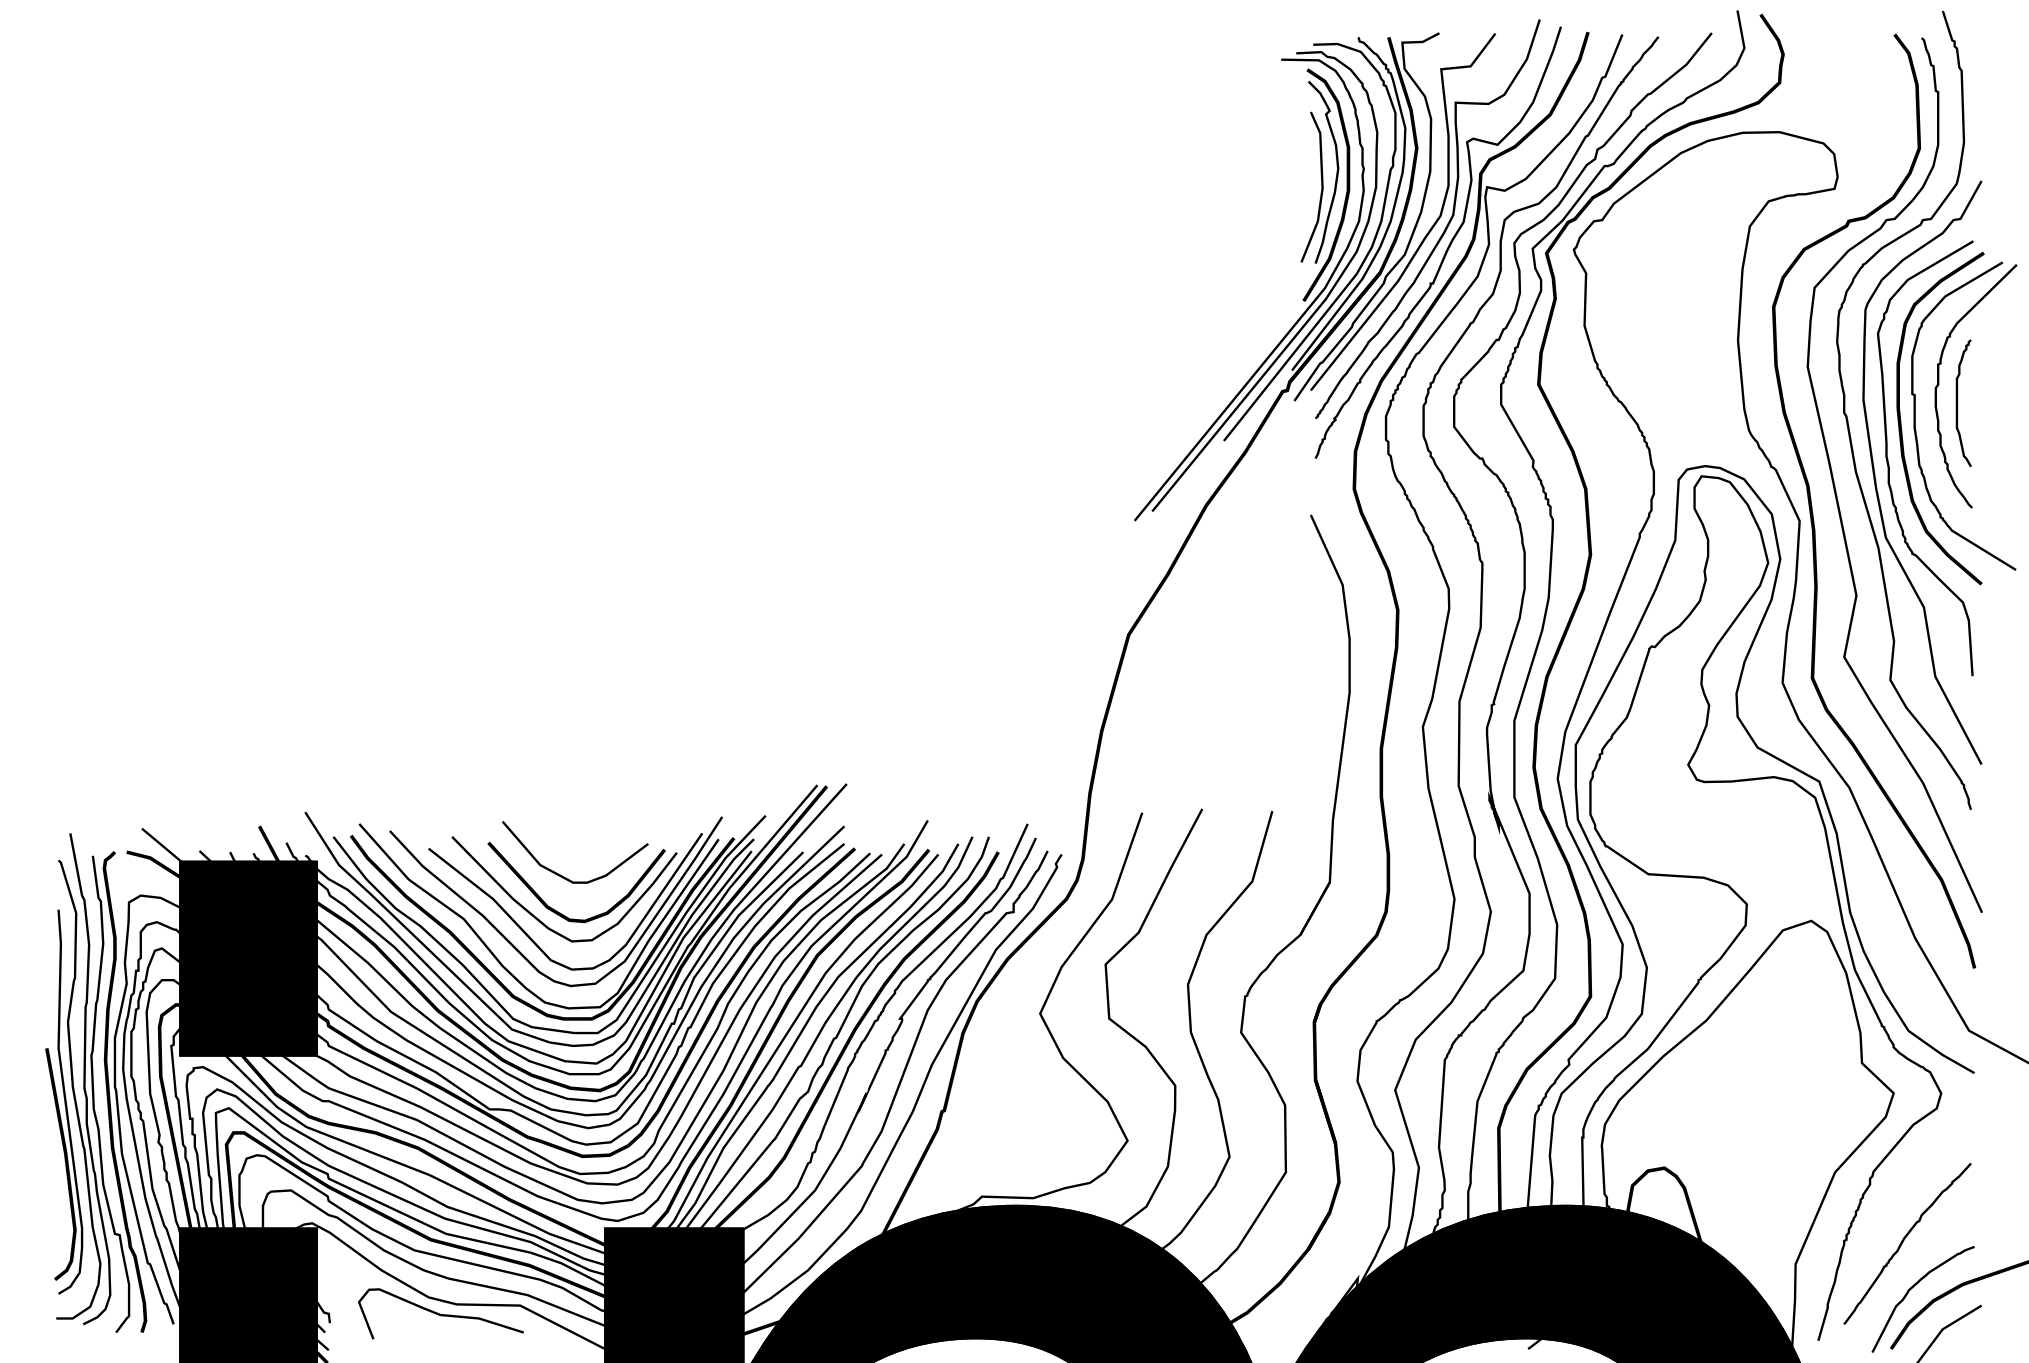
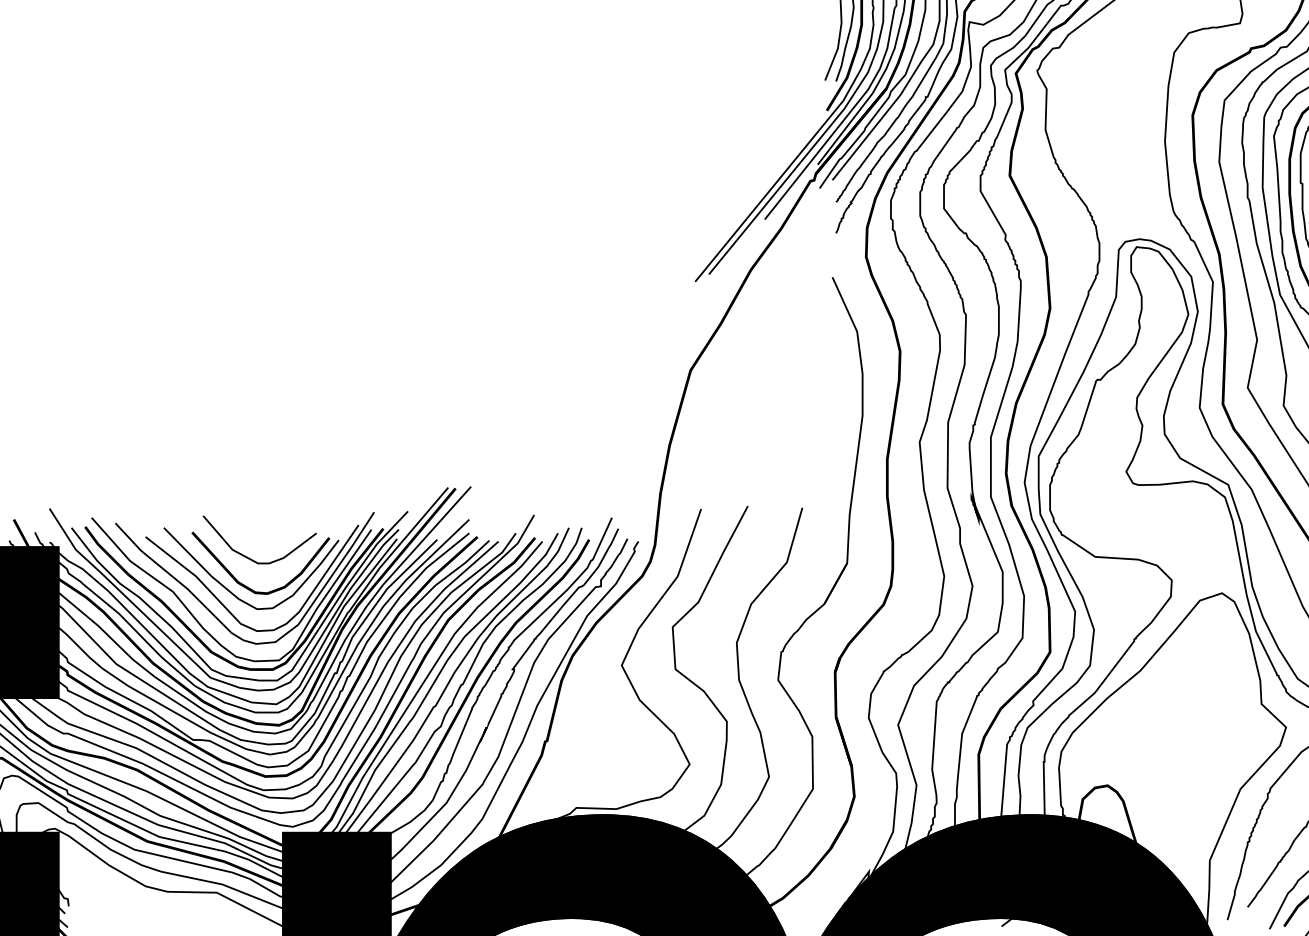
curve: (440, 1313) -> (154, 898), removed

